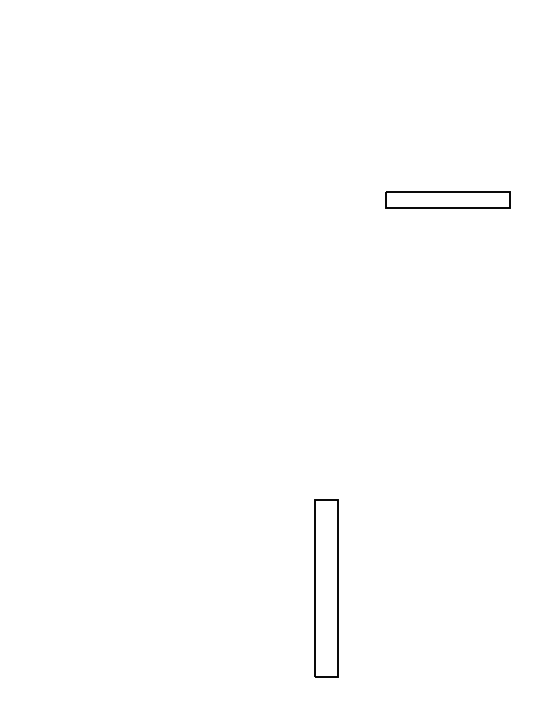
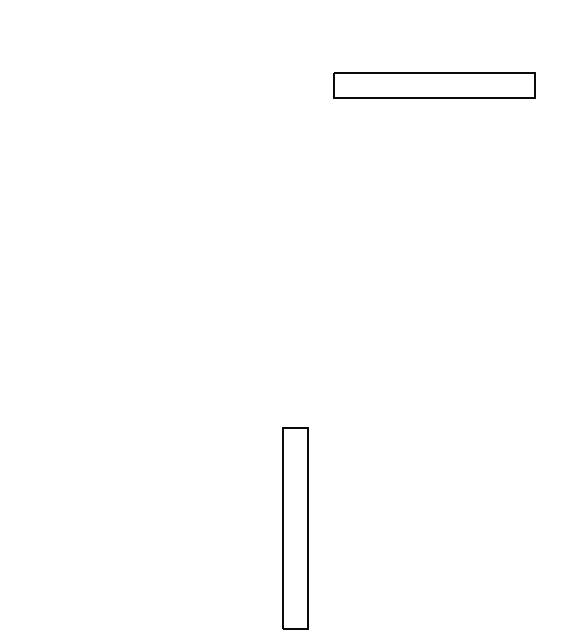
part: (447, 199) -> (433, 84), size x1.43

